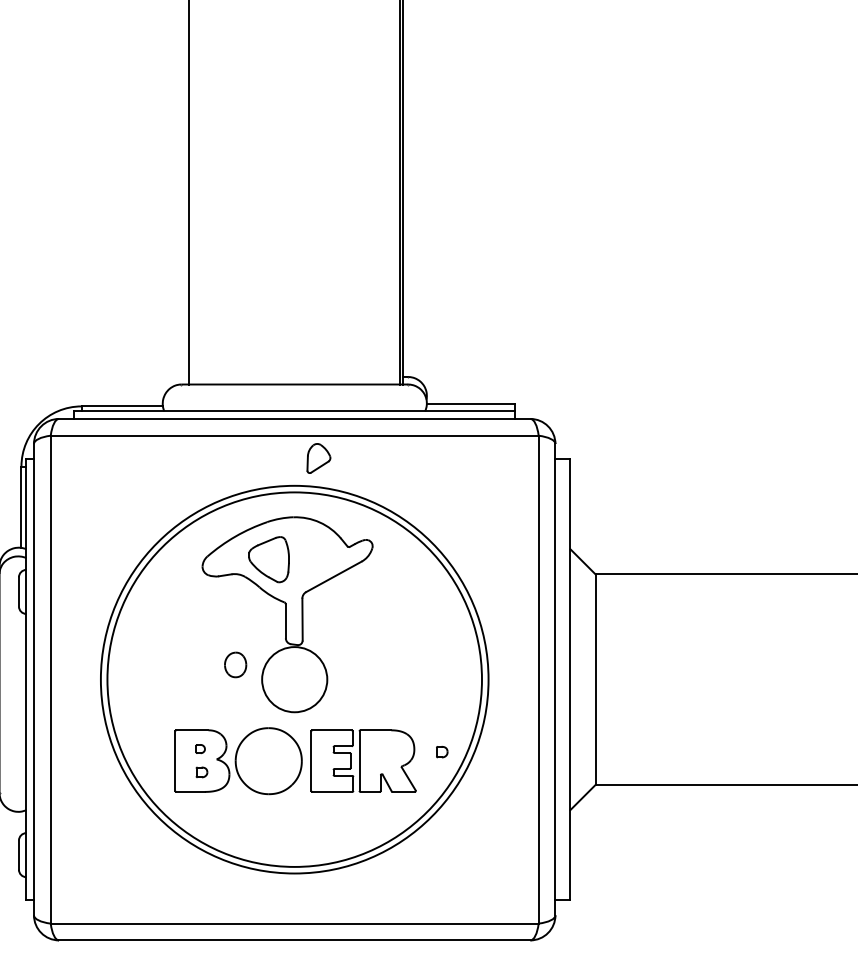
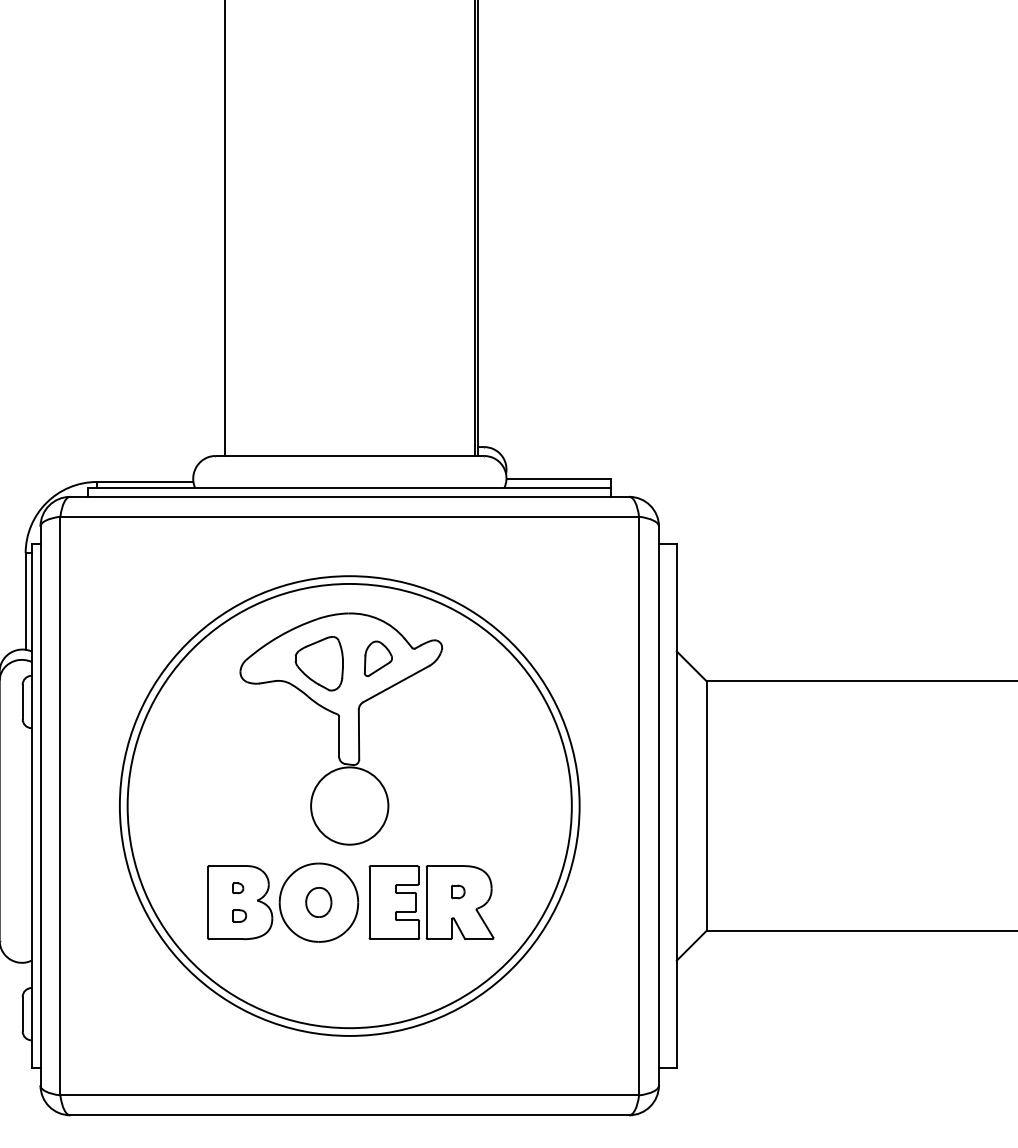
part: (318, 458) -> (377, 658), moved
part: (235, 664) -> (318, 901), moved
part: (442, 752) -> (458, 892), moved

